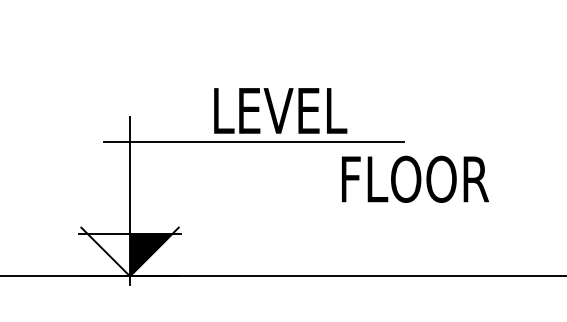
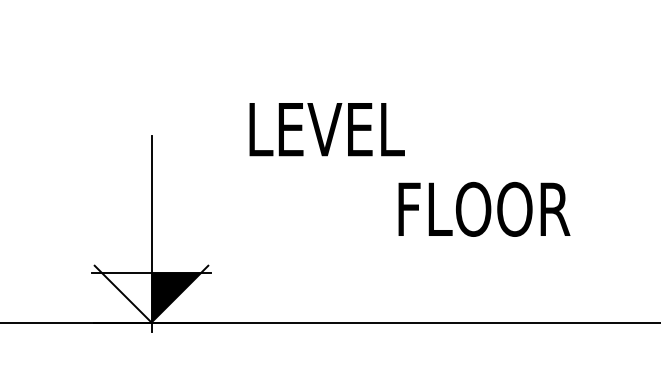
line: (254, 142) -> (296, 166), removed

